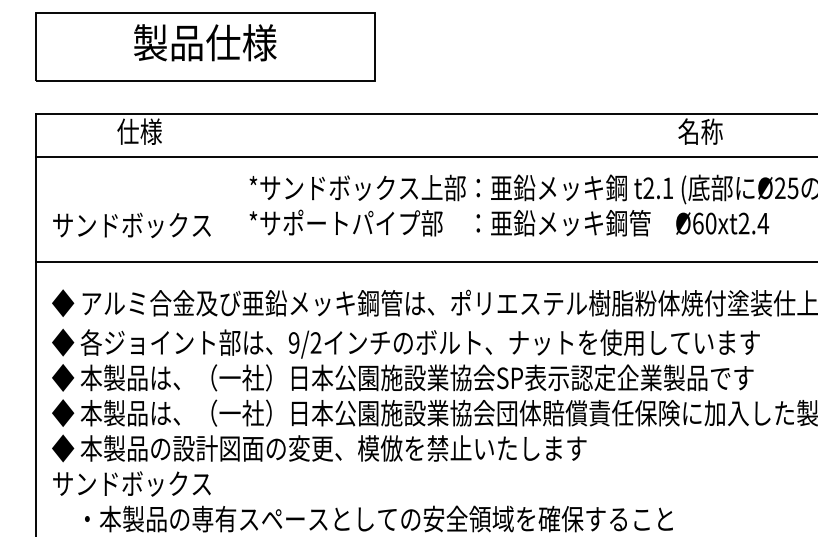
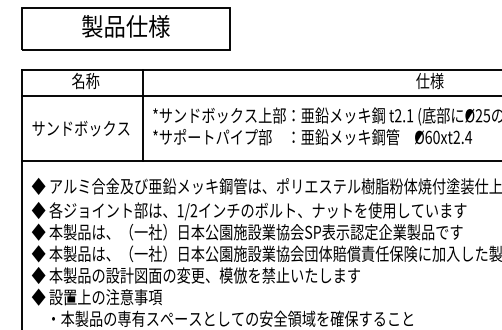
text: (139, 130) -> (85, 80), 仕様 -> 名称
text: (699, 130) -> (429, 80), 名称 -> 仕様
line: (233, 187) -> (143, 115), added
text: (131, 225) -> (80, 128), moved
text: (294, 342) -> (180, 210), 9/2 -> 1/2
text: (157, 482) -> (96, 296), サンドボックス -> ◆ 設置上の注意事項

